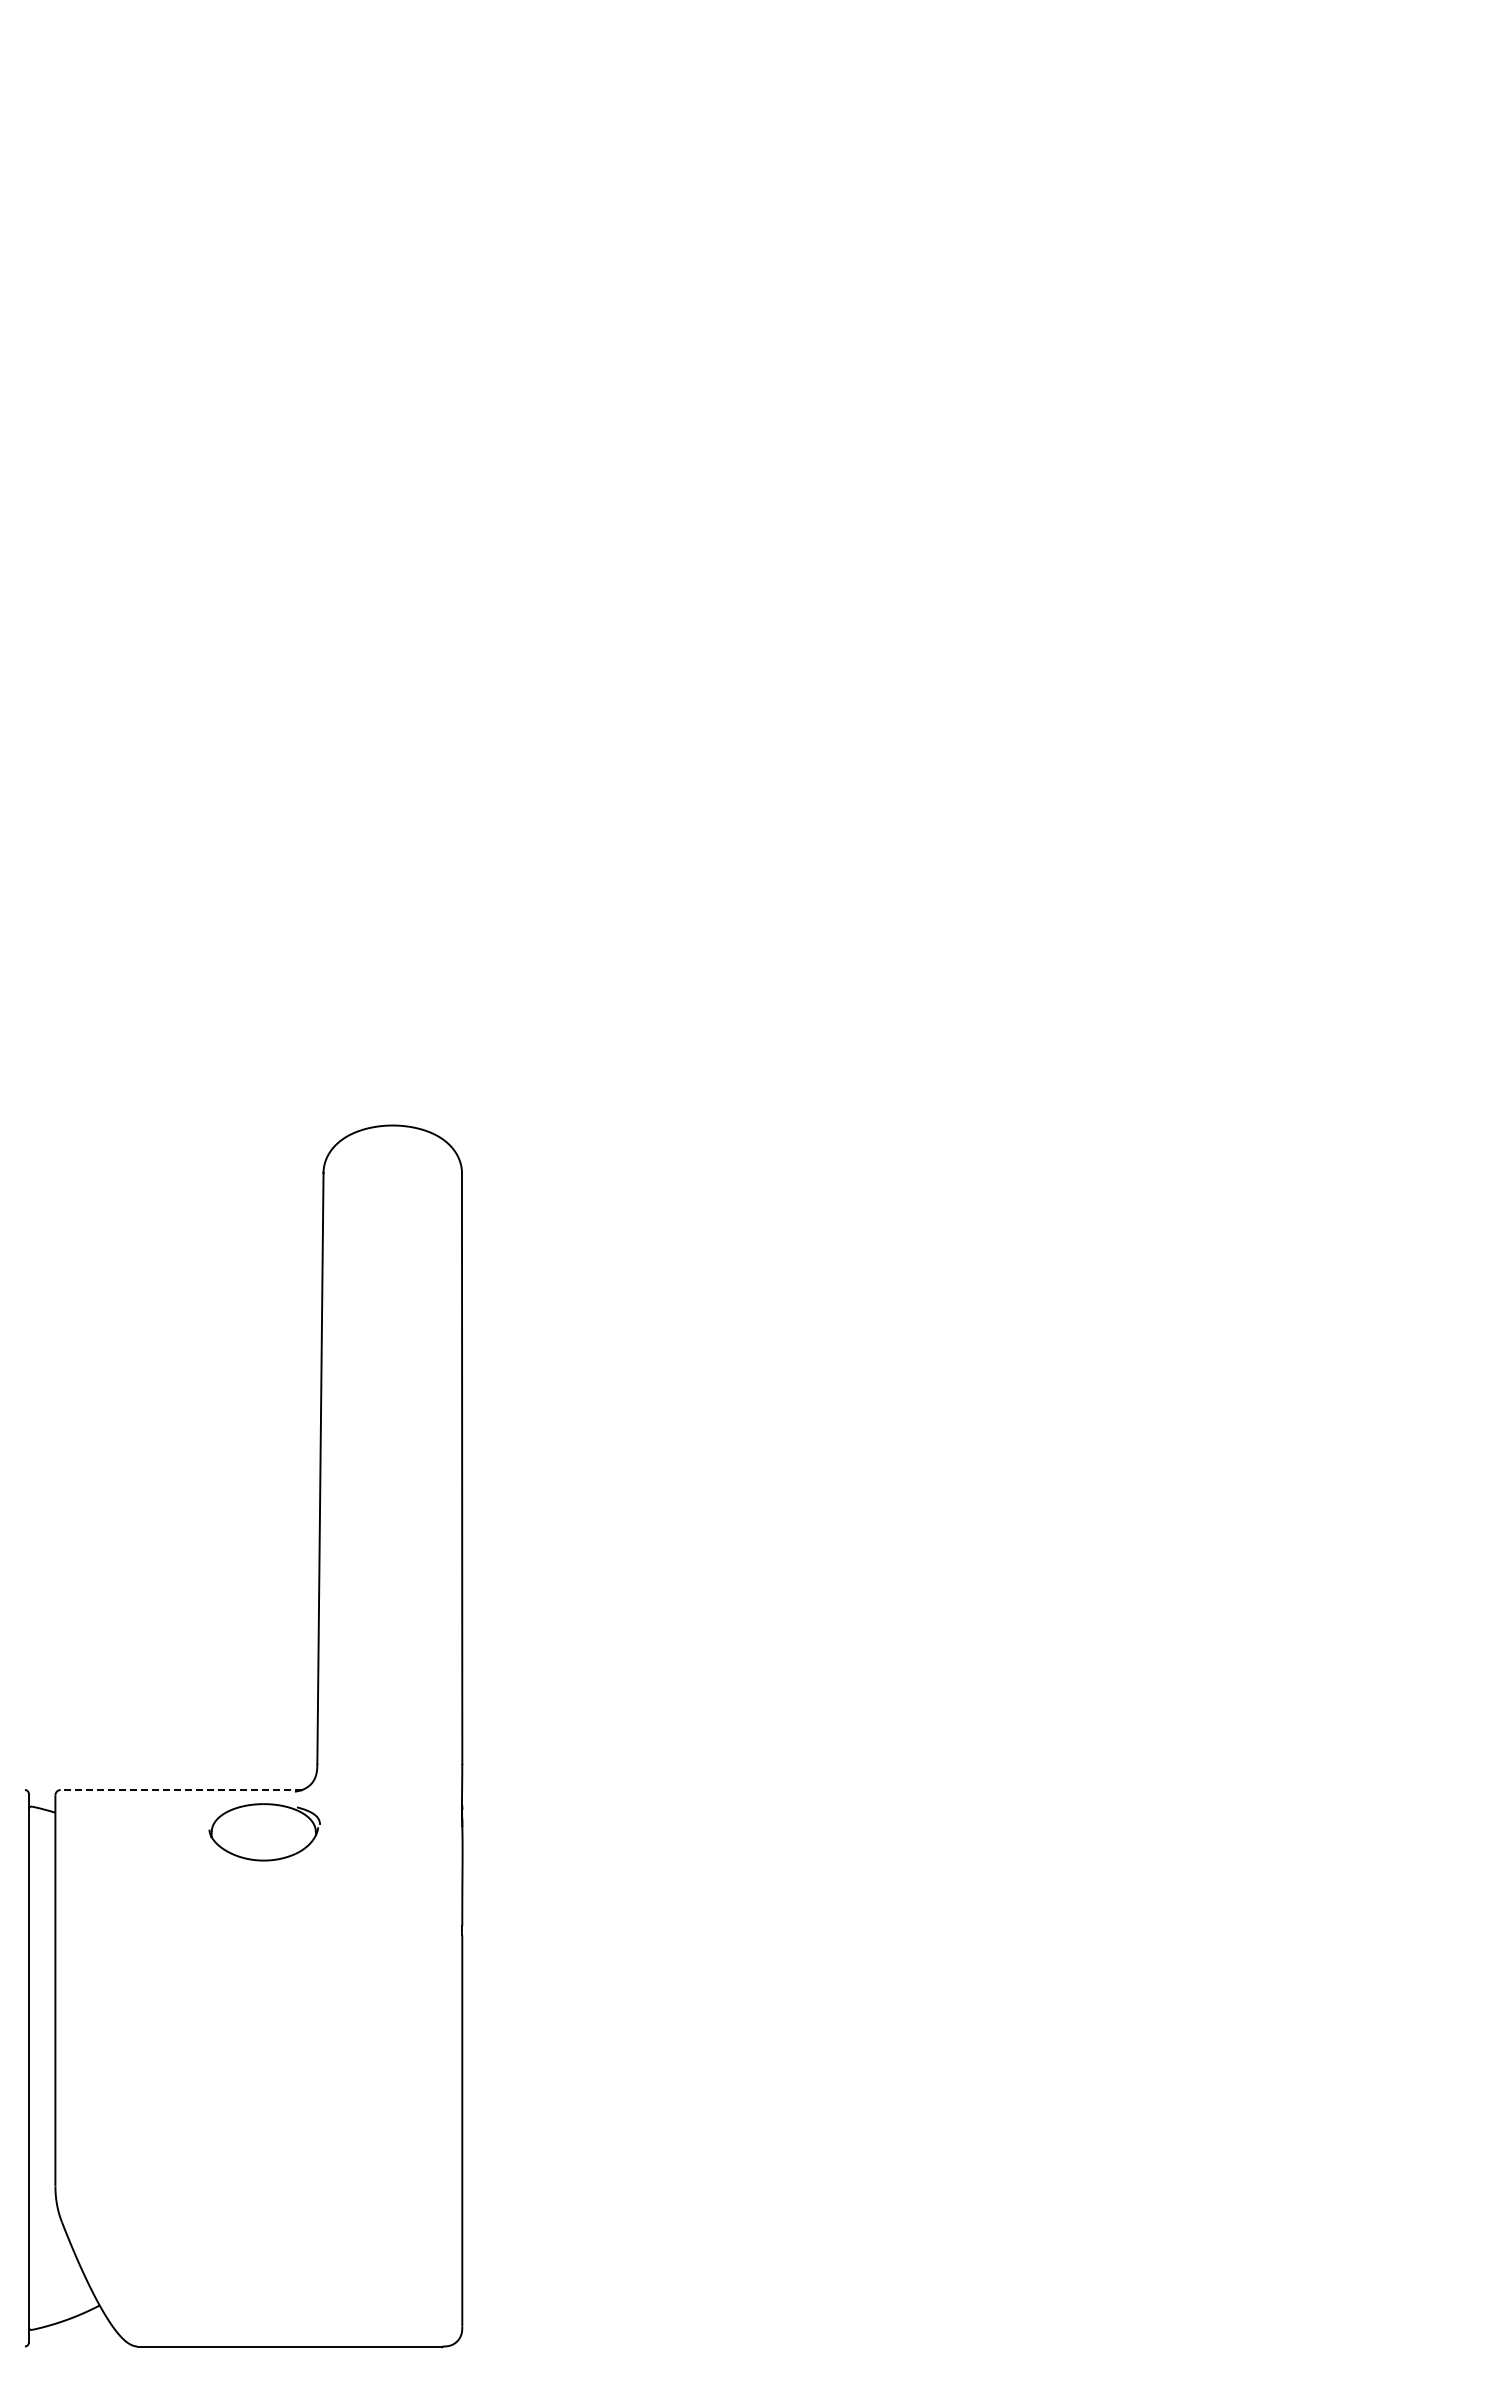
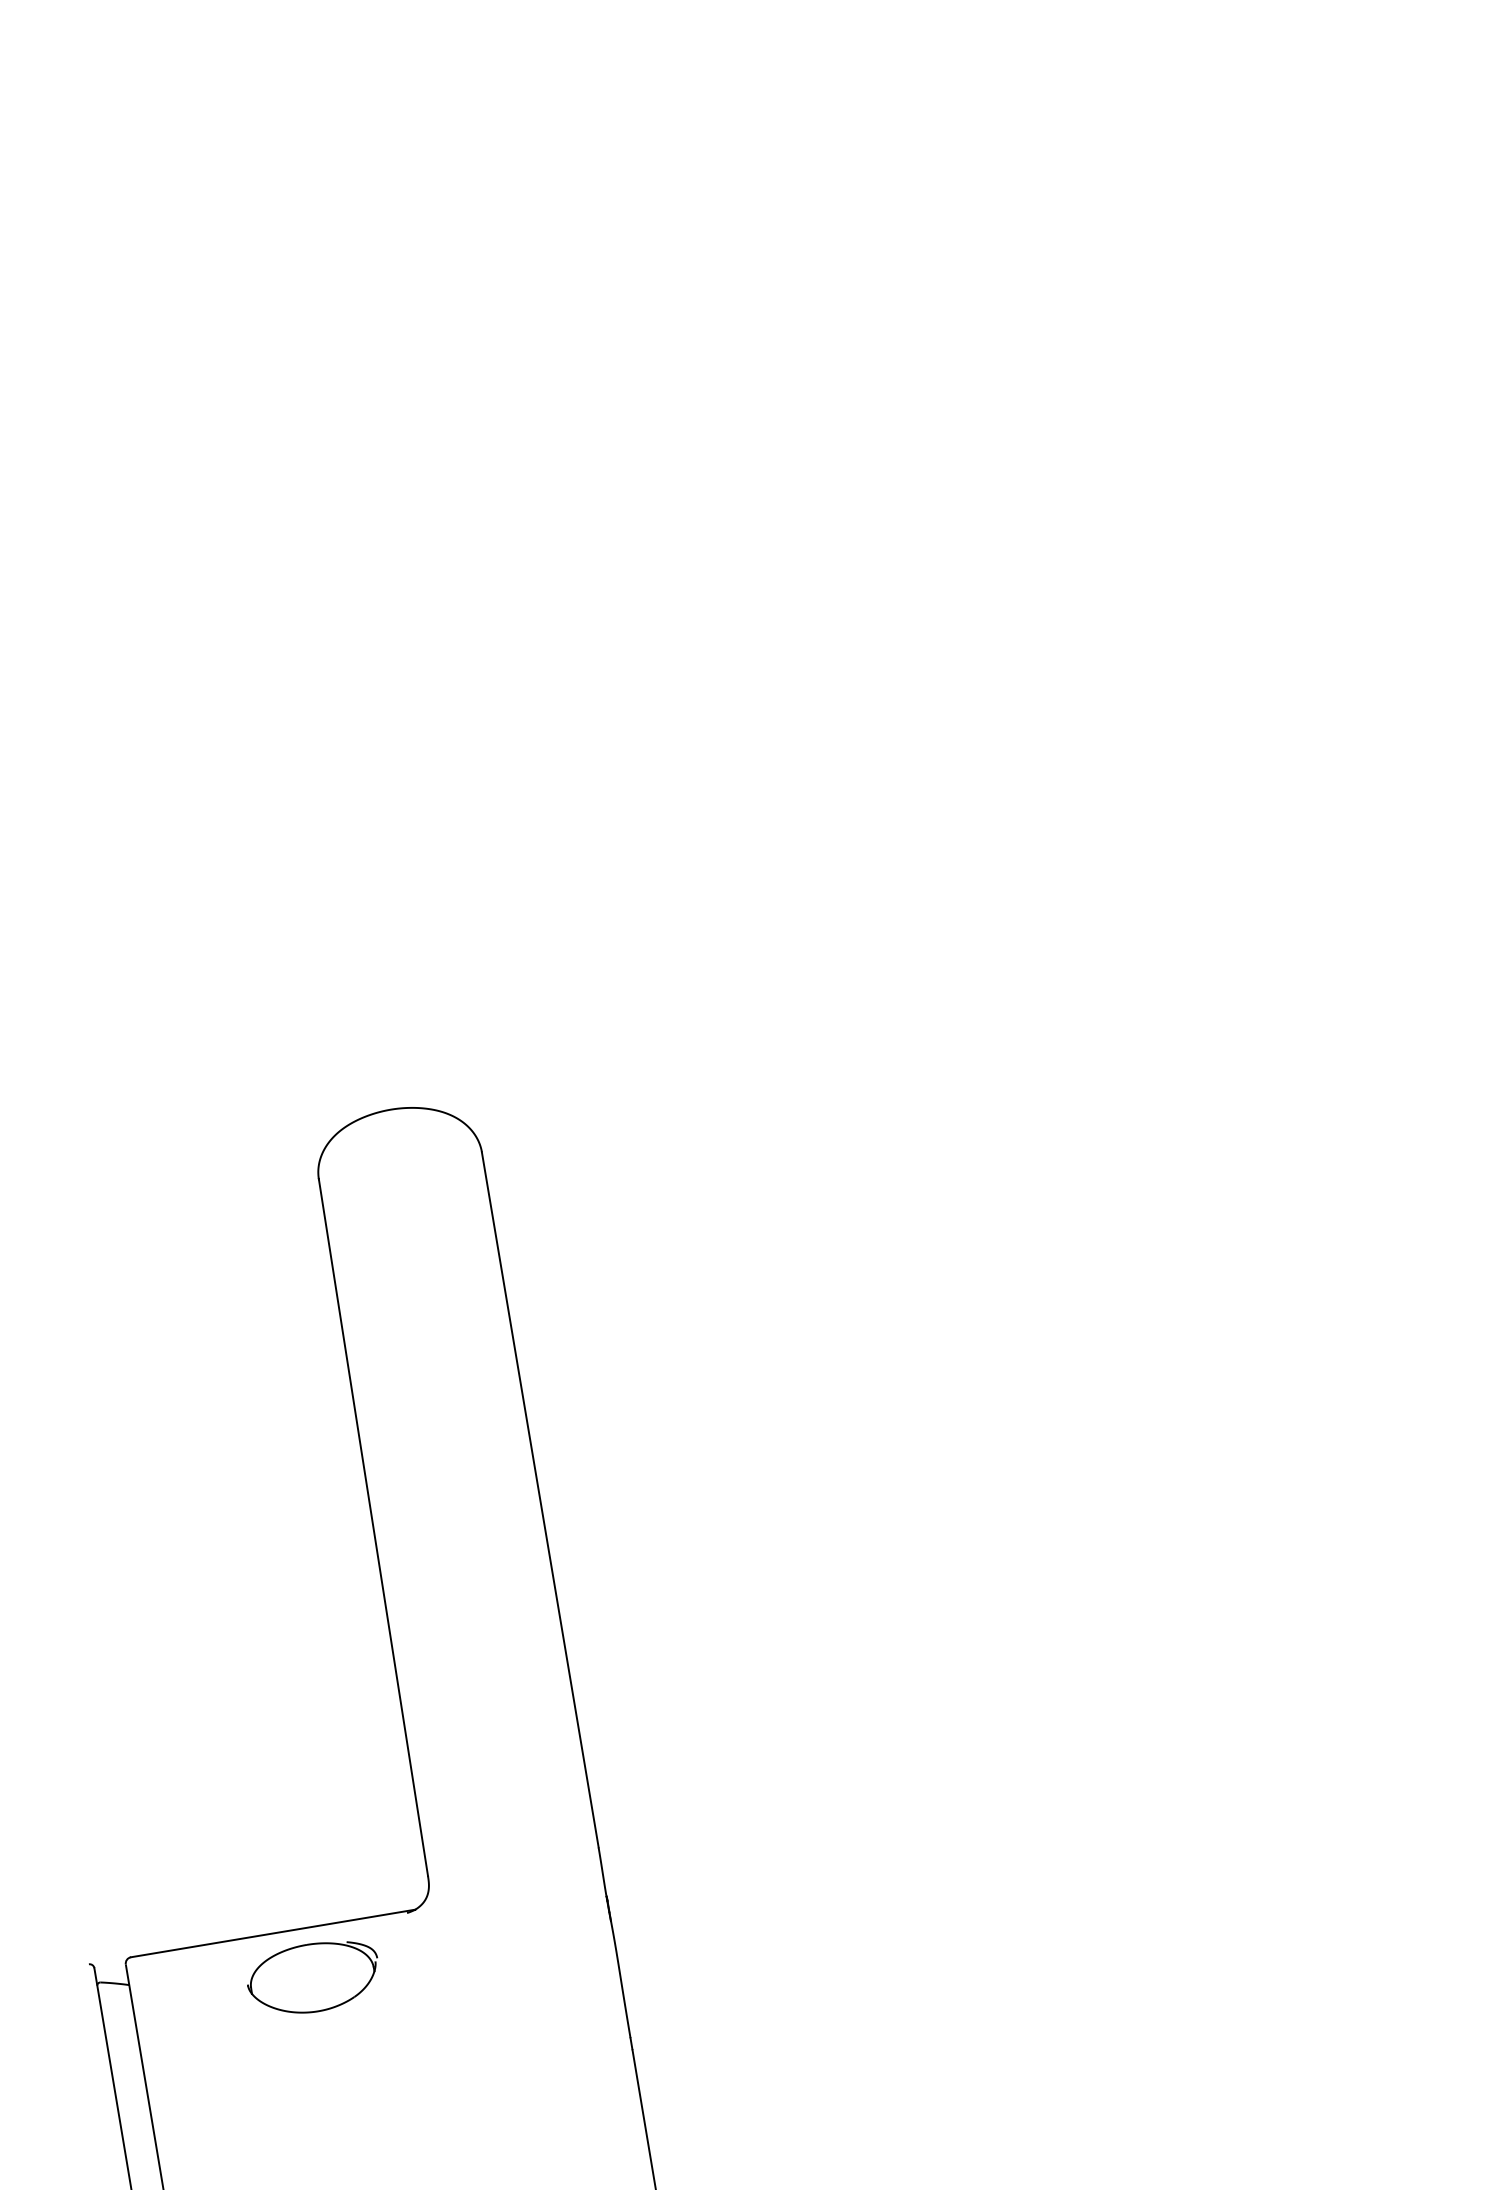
line: (181, 1790) -> (273, 1934), dashed -> solid
part: (264, 1832) -> (313, 1978), moved

